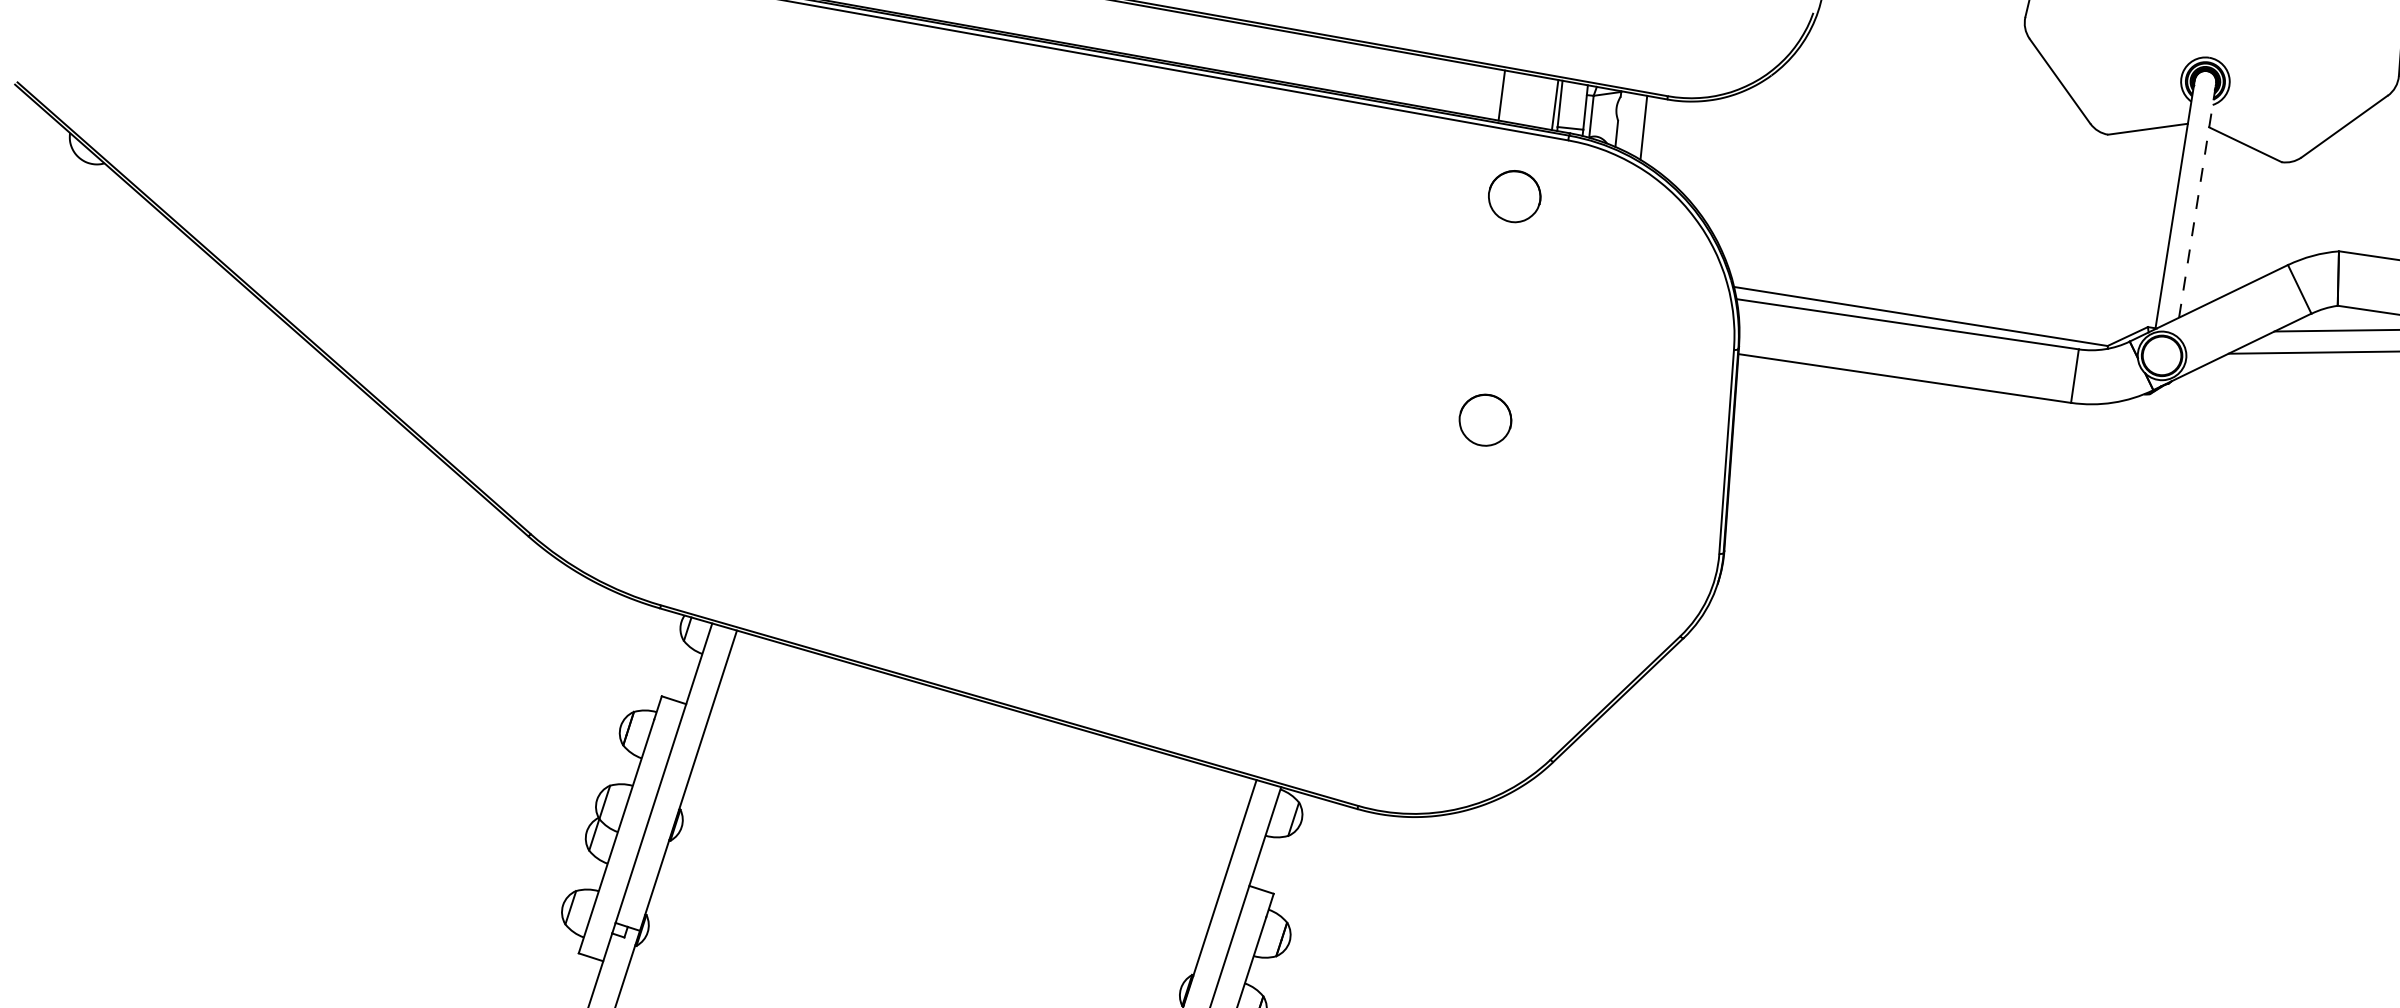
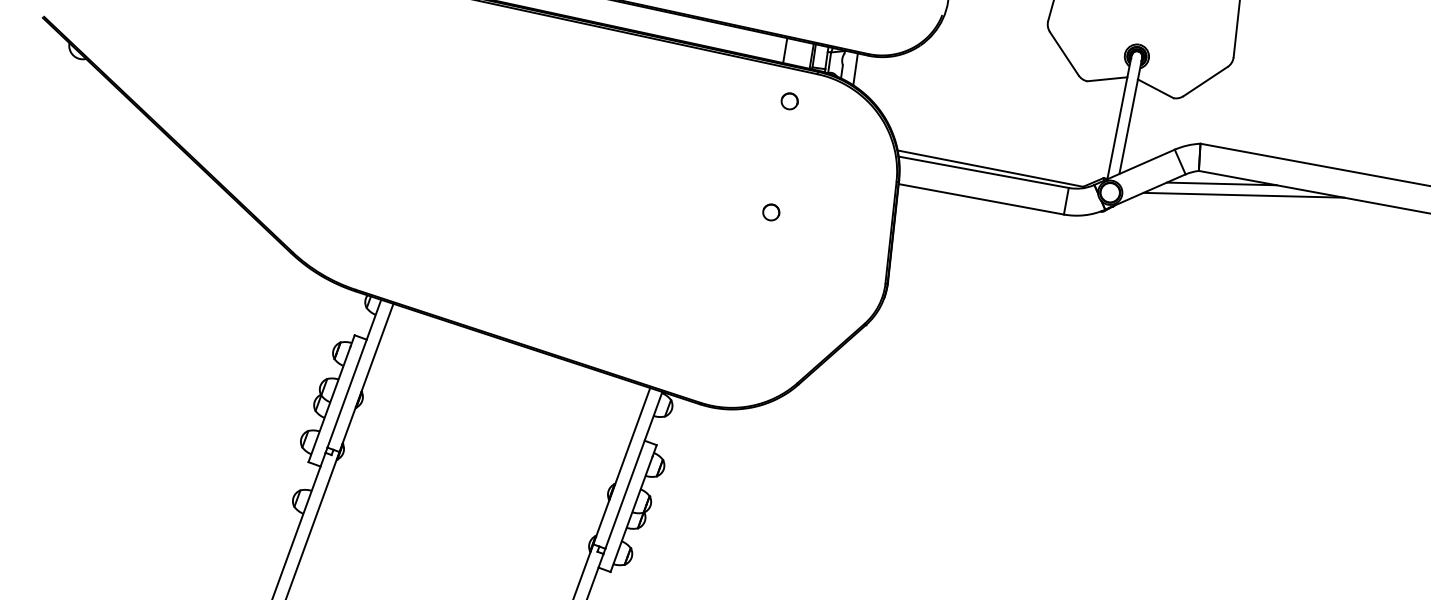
part: (1514, 196) -> (789, 101), size x0.62
line: (2196, 199) -> (1130, 115), dashed -> solid
part: (1486, 420) -> (771, 212), size x0.62

